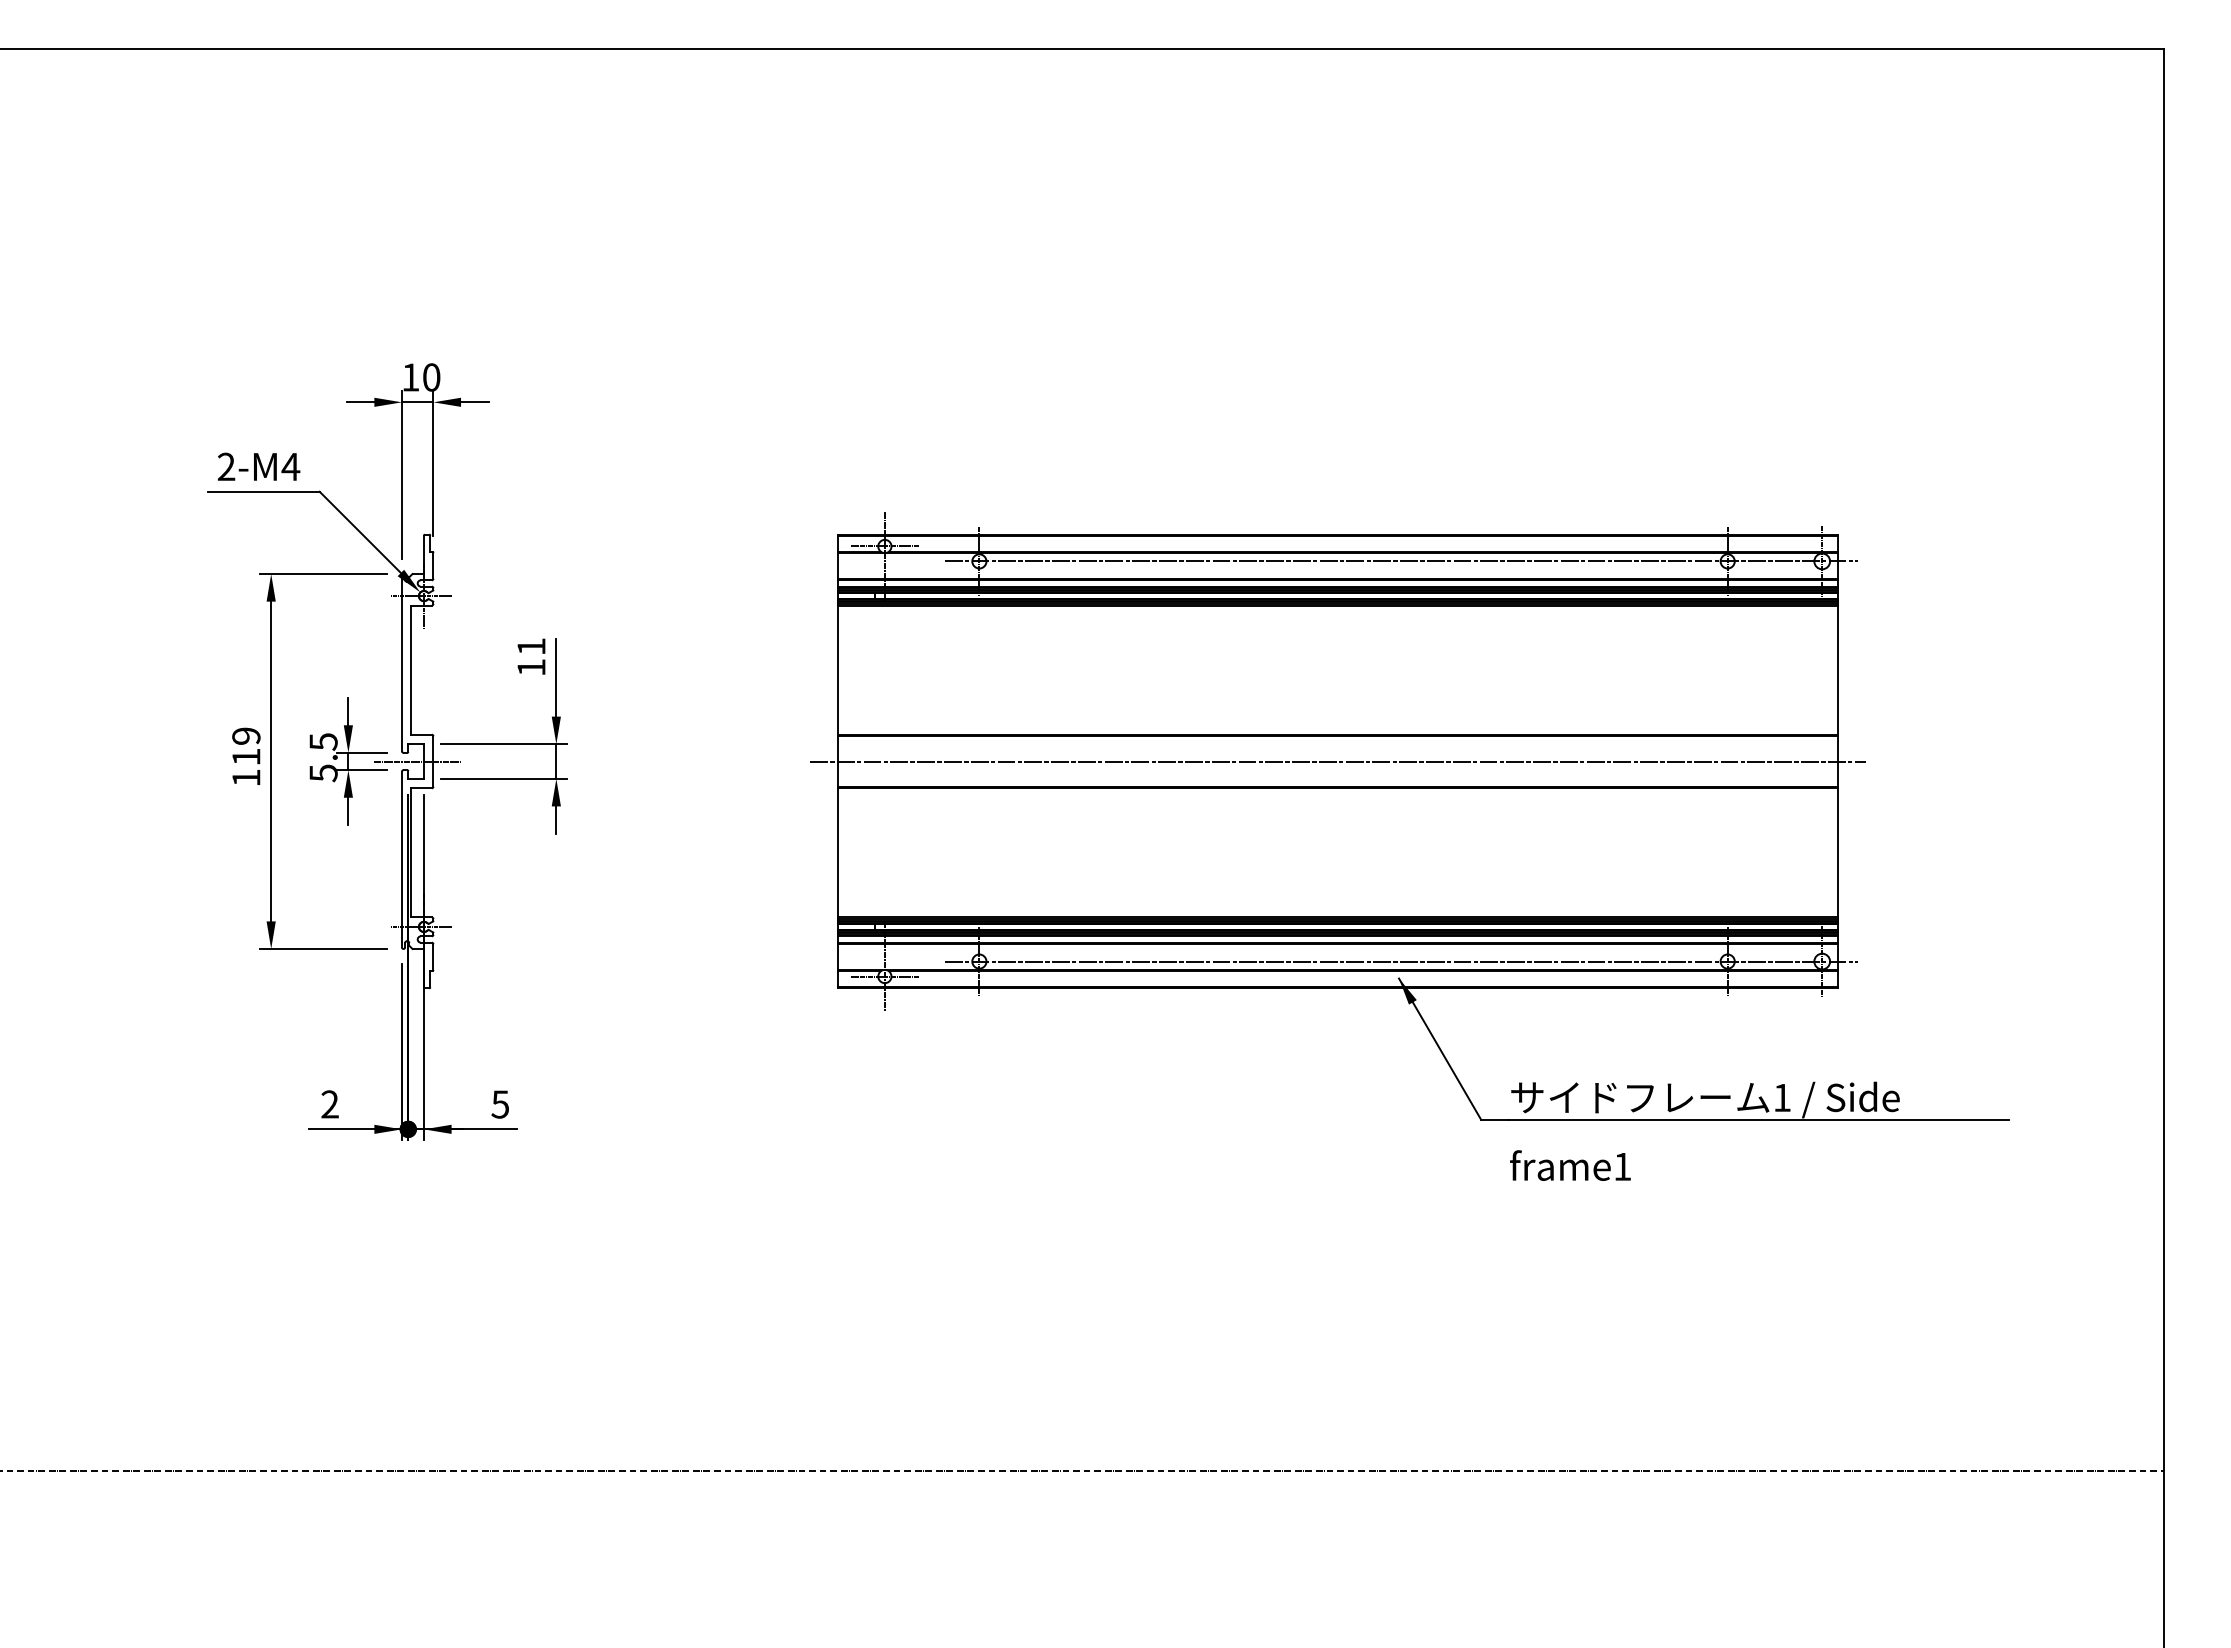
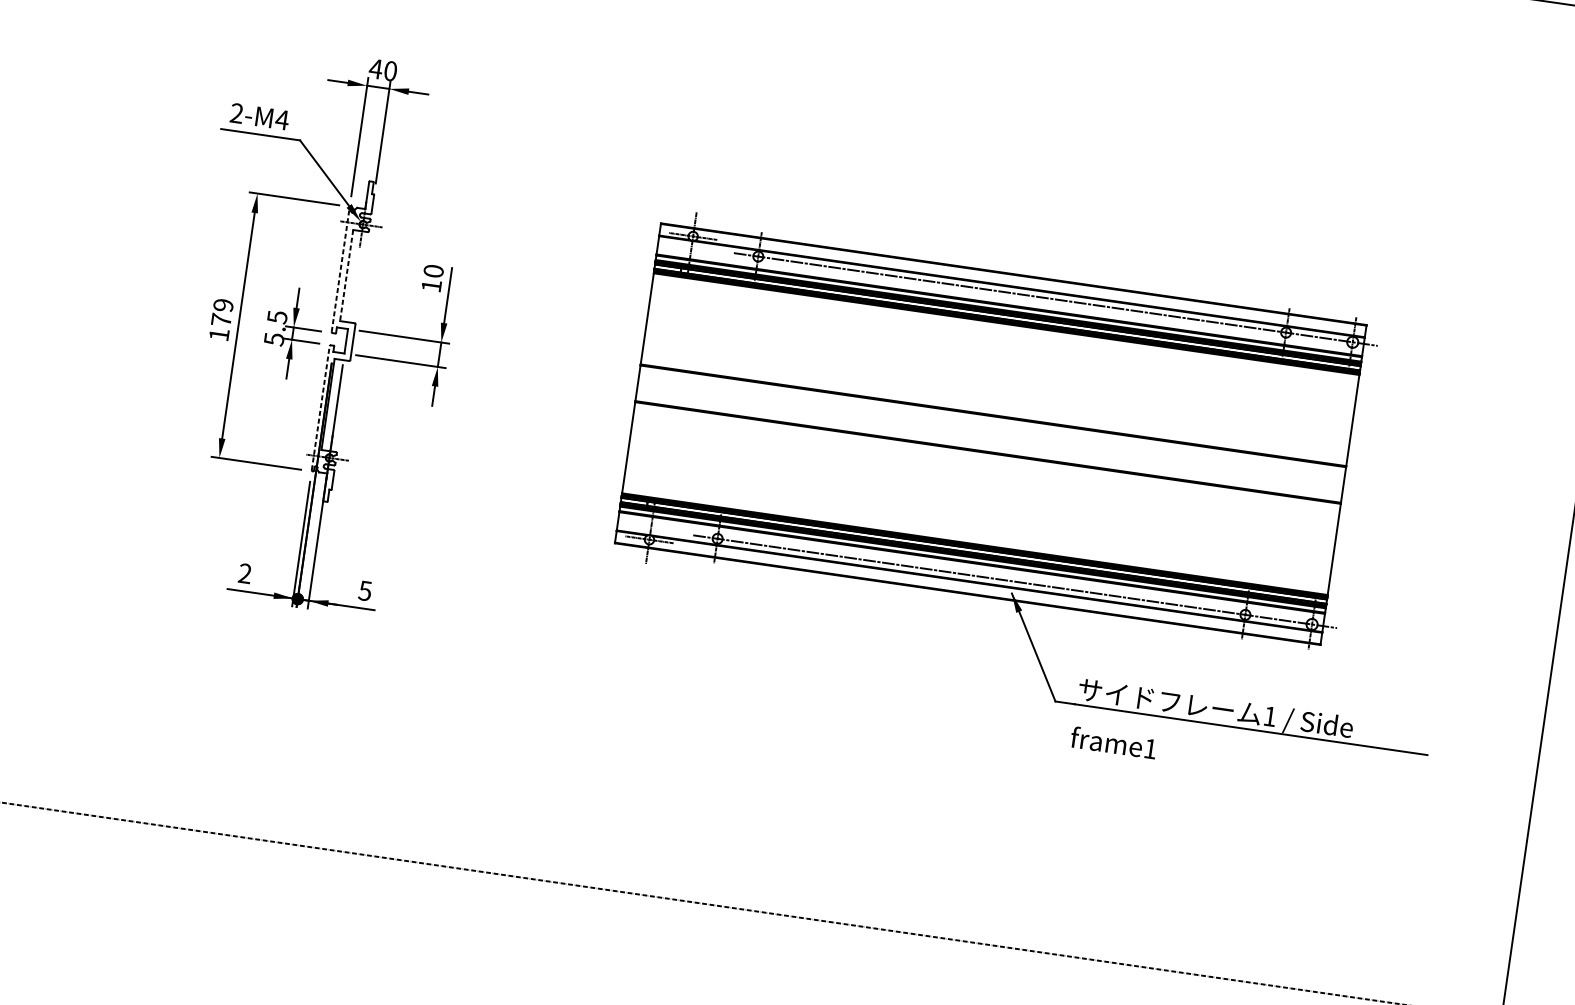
text: (410, 377) -> (375, 69), 10 -> 40
text: (531, 646) -> (433, 271), 11 -> 10
line: (401, 663) -> (340, 269), solid -> dashed
line: (411, 670) -> (346, 275), solid -> dashed
text: (246, 756) -> (221, 319), 119 -> 179
line: (417, 761) -> (341, 340), removed
line: (1337, 761) -> (990, 434), removed
line: (401, 859) -> (320, 408), solid -> dashed

